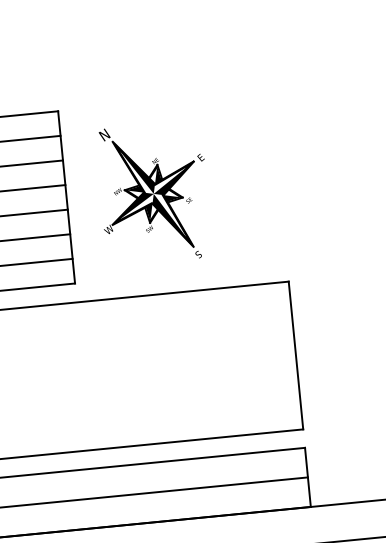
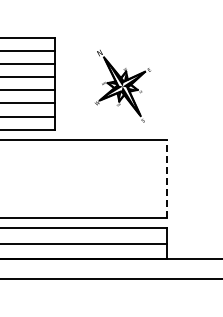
part: (153, 191) -> (122, 85), moved
line: (296, 354) -> (167, 178), solid -> dashed

